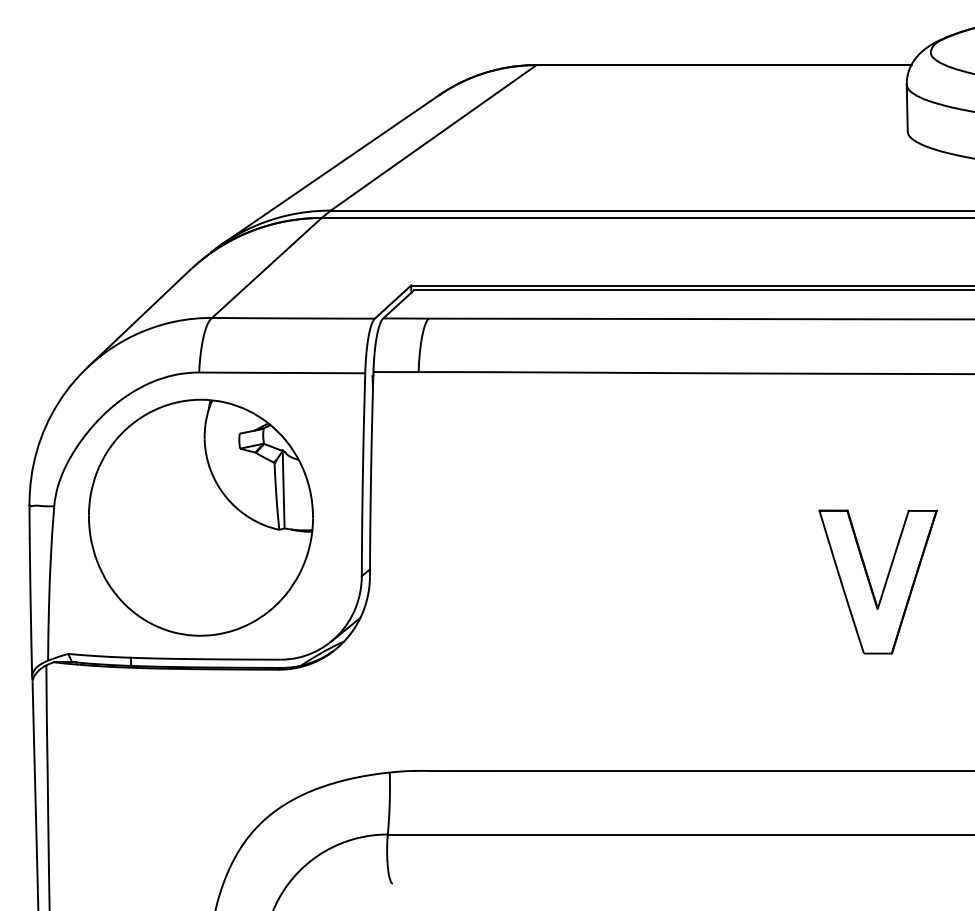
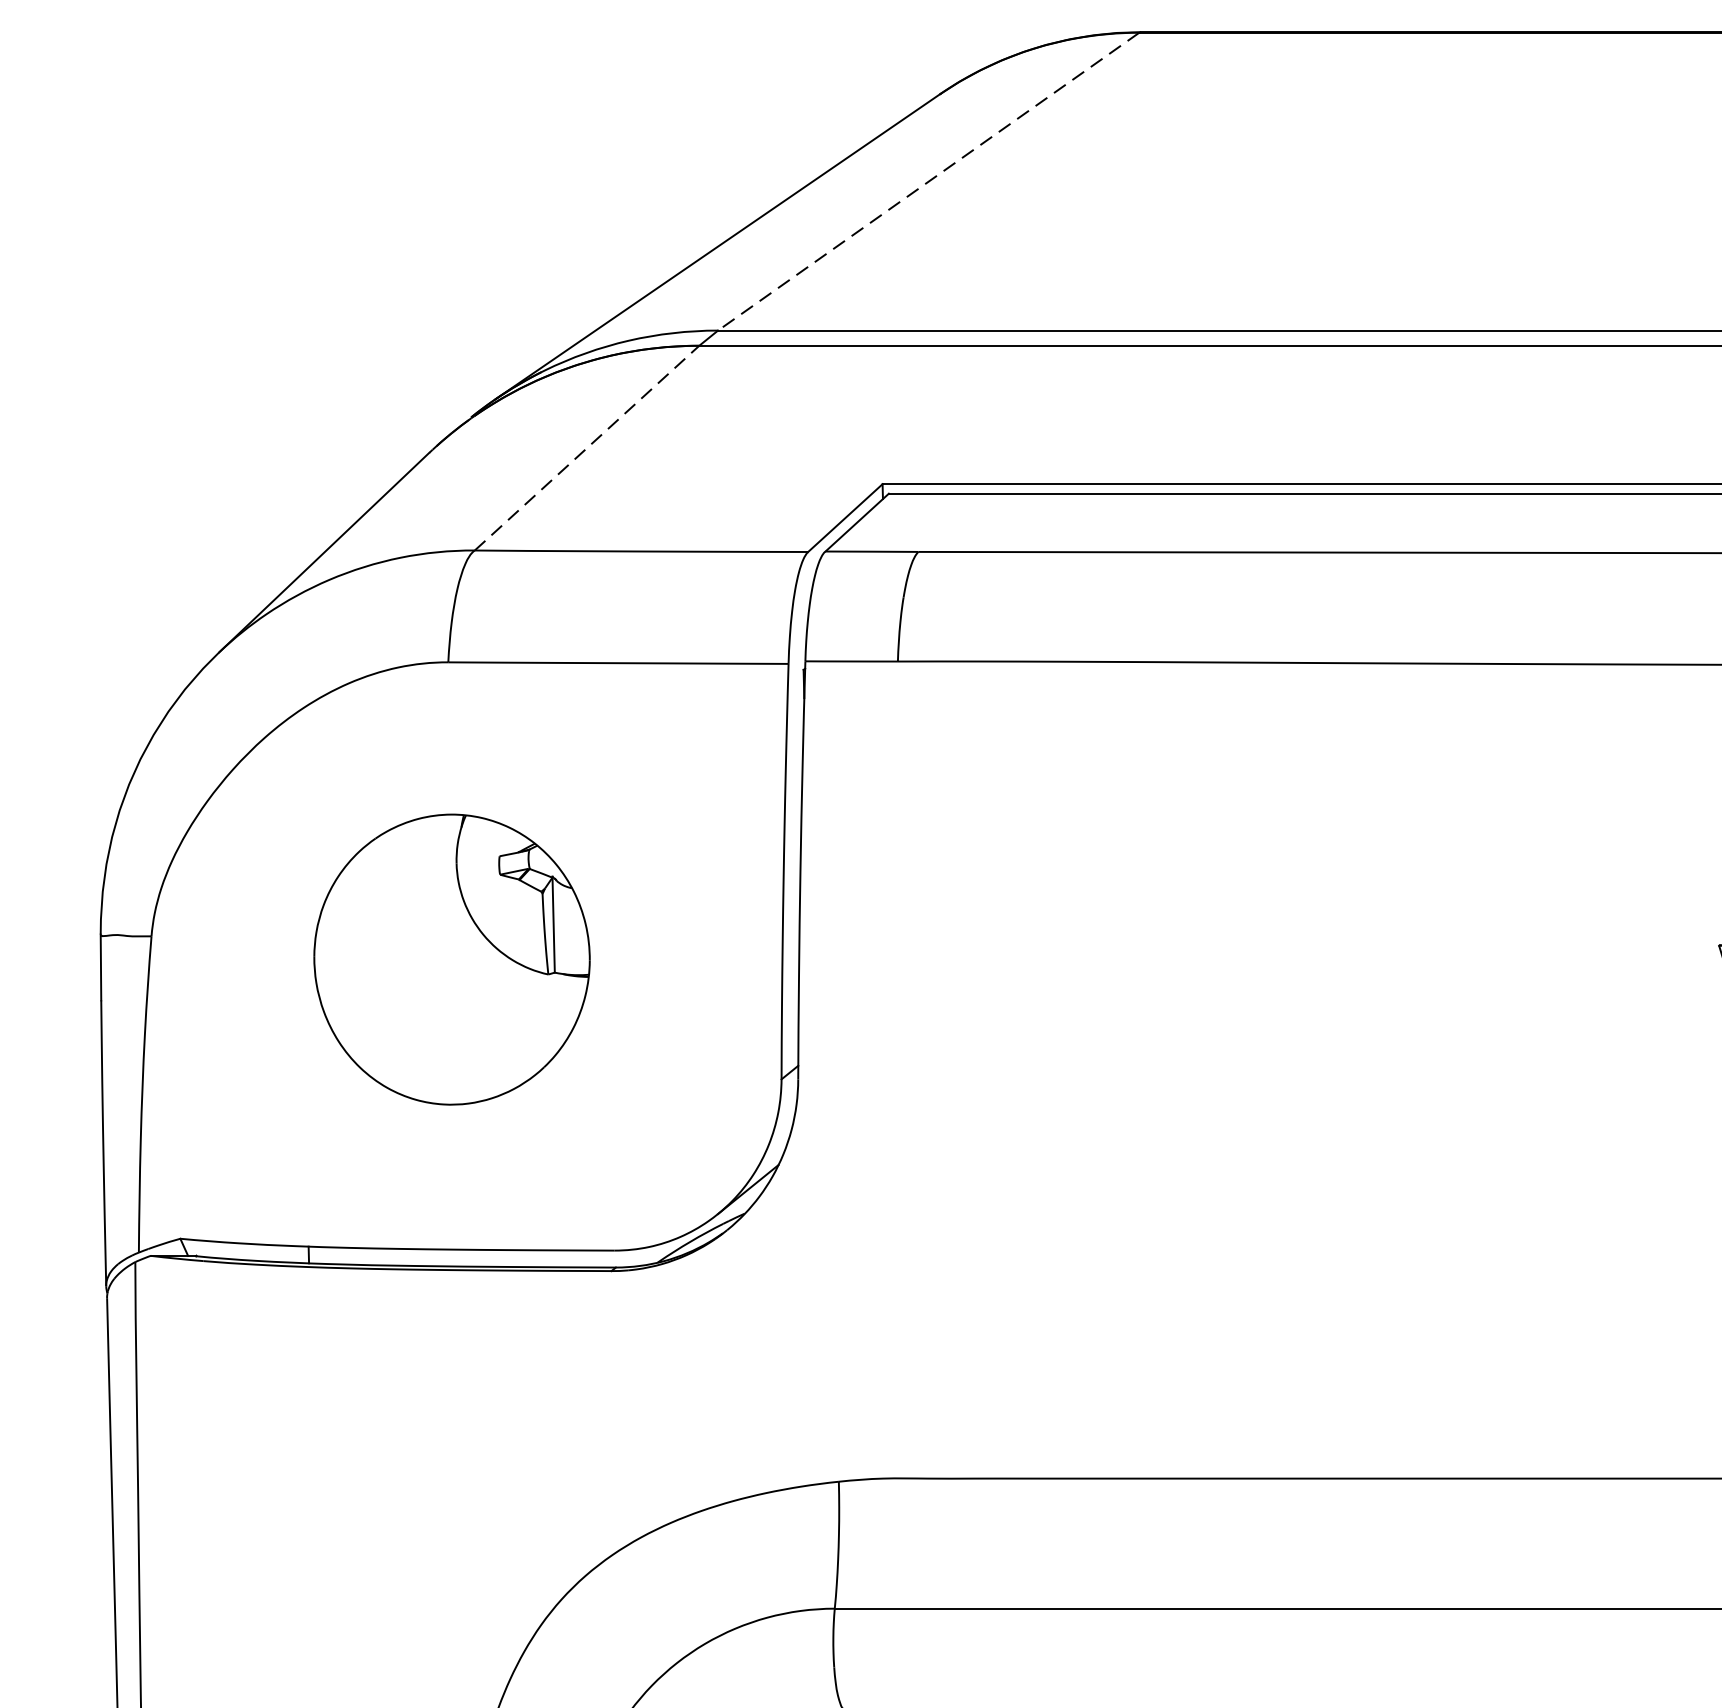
line: (433, 137) -> (928, 180), solid -> dashed
line: (267, 267) -> (588, 447), solid -> dashed
part: (200, 517) -> (451, 959), size x0.6

